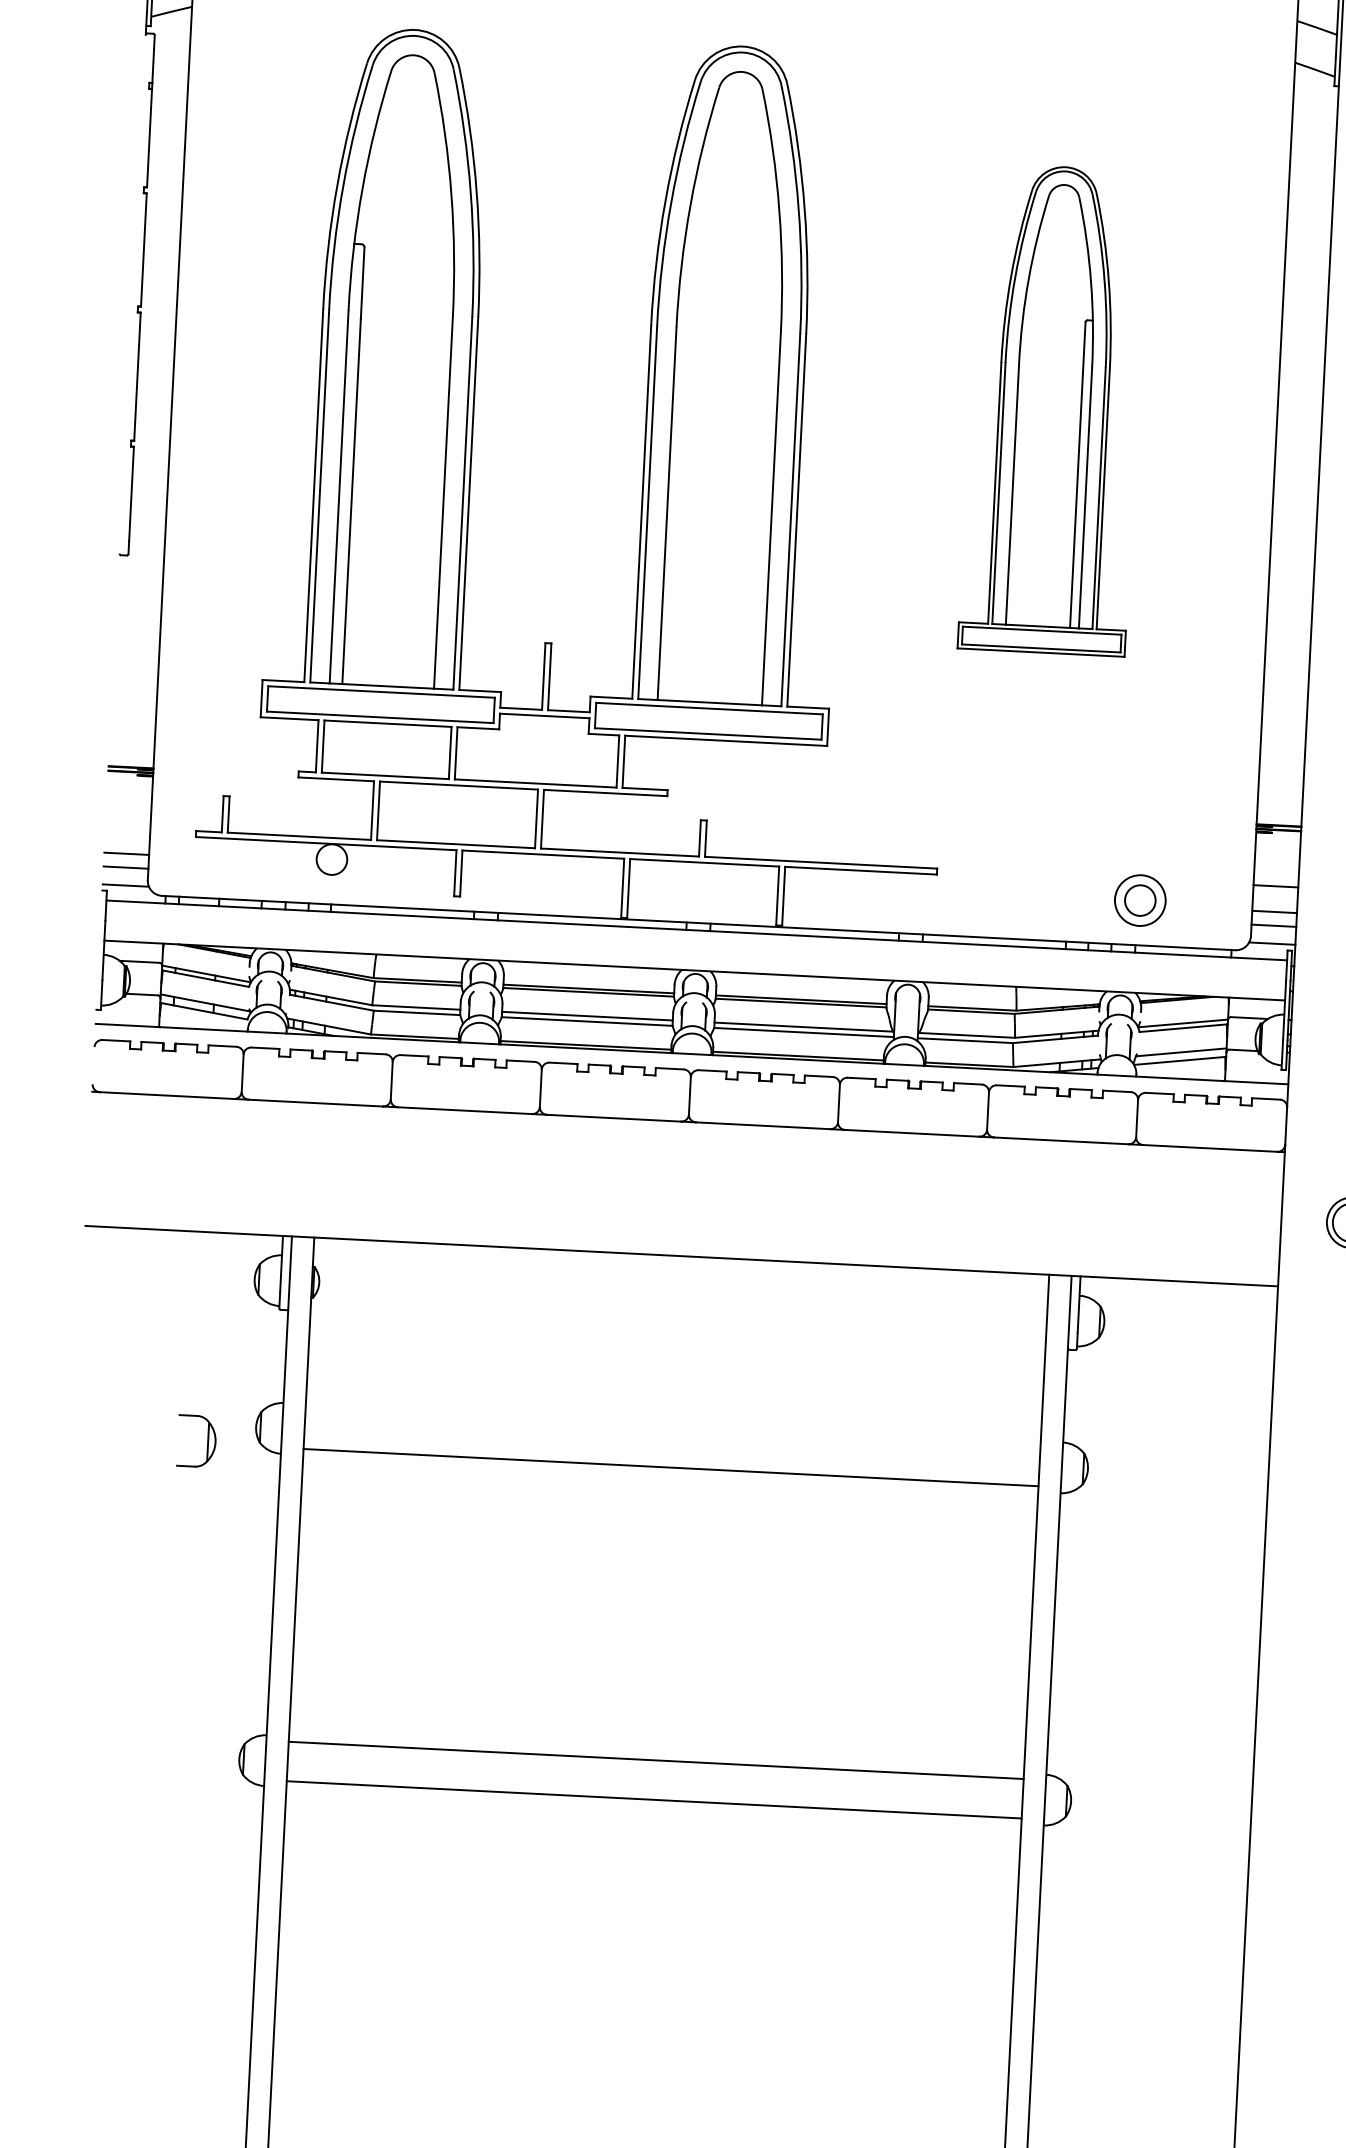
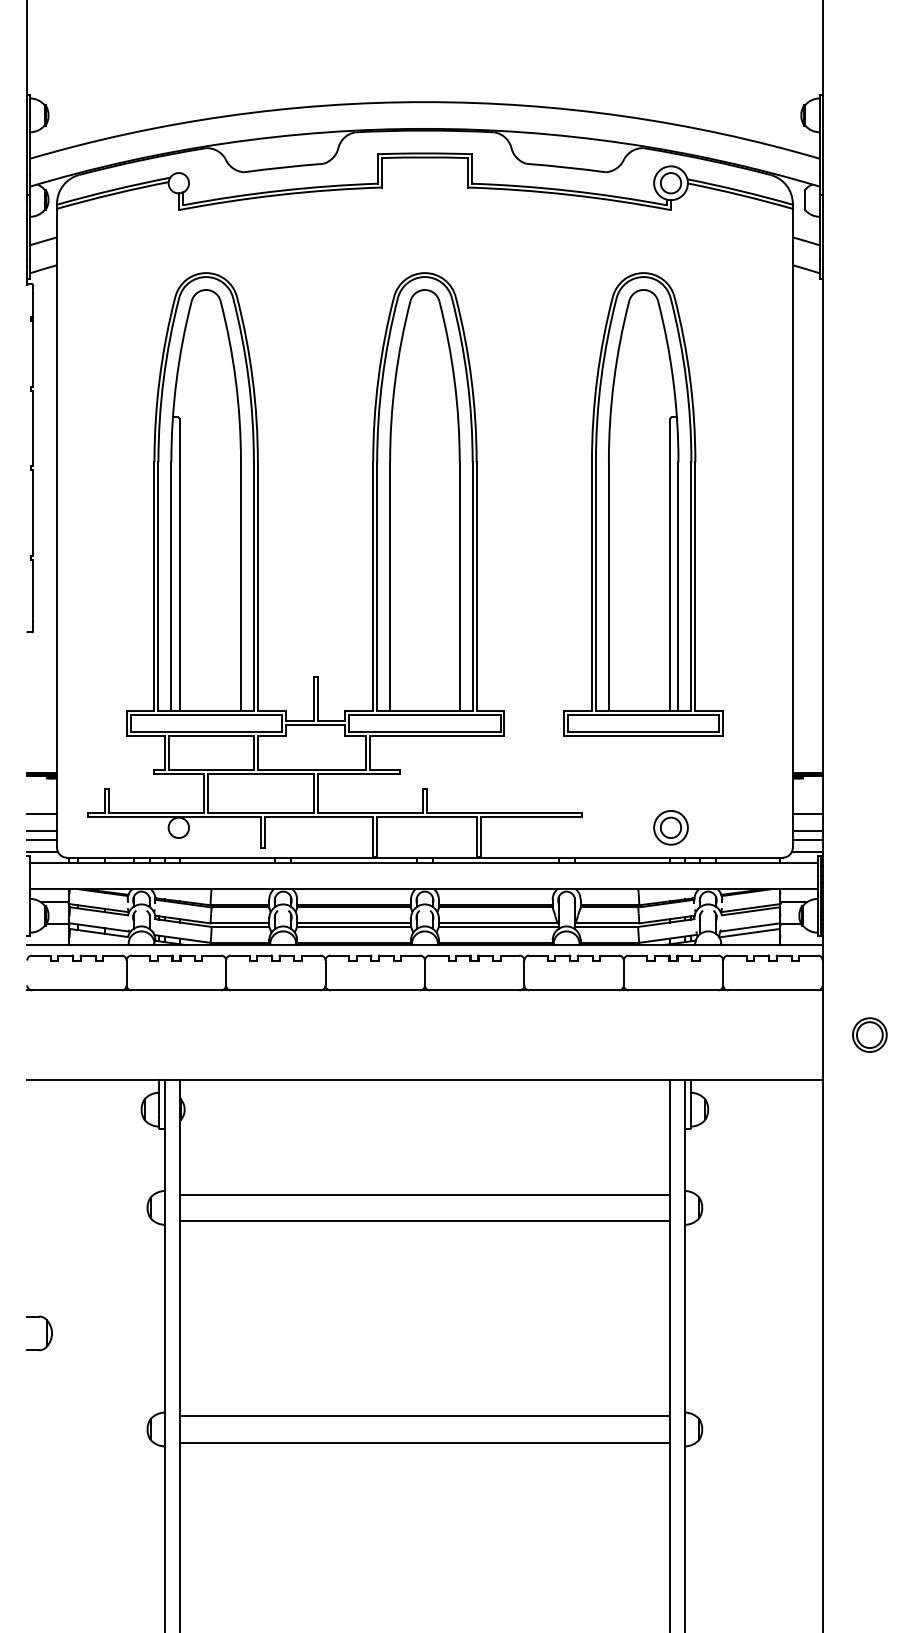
part: (1053, 410) -> (643, 504), size x1.43
line: (128, 827) -> (42, 813), added
part: (1139, 900) -> (670, 827), moved
line: (672, 1428) -> (424, 1194), added
part: (207, 1442) -> (46, 1333), moved

